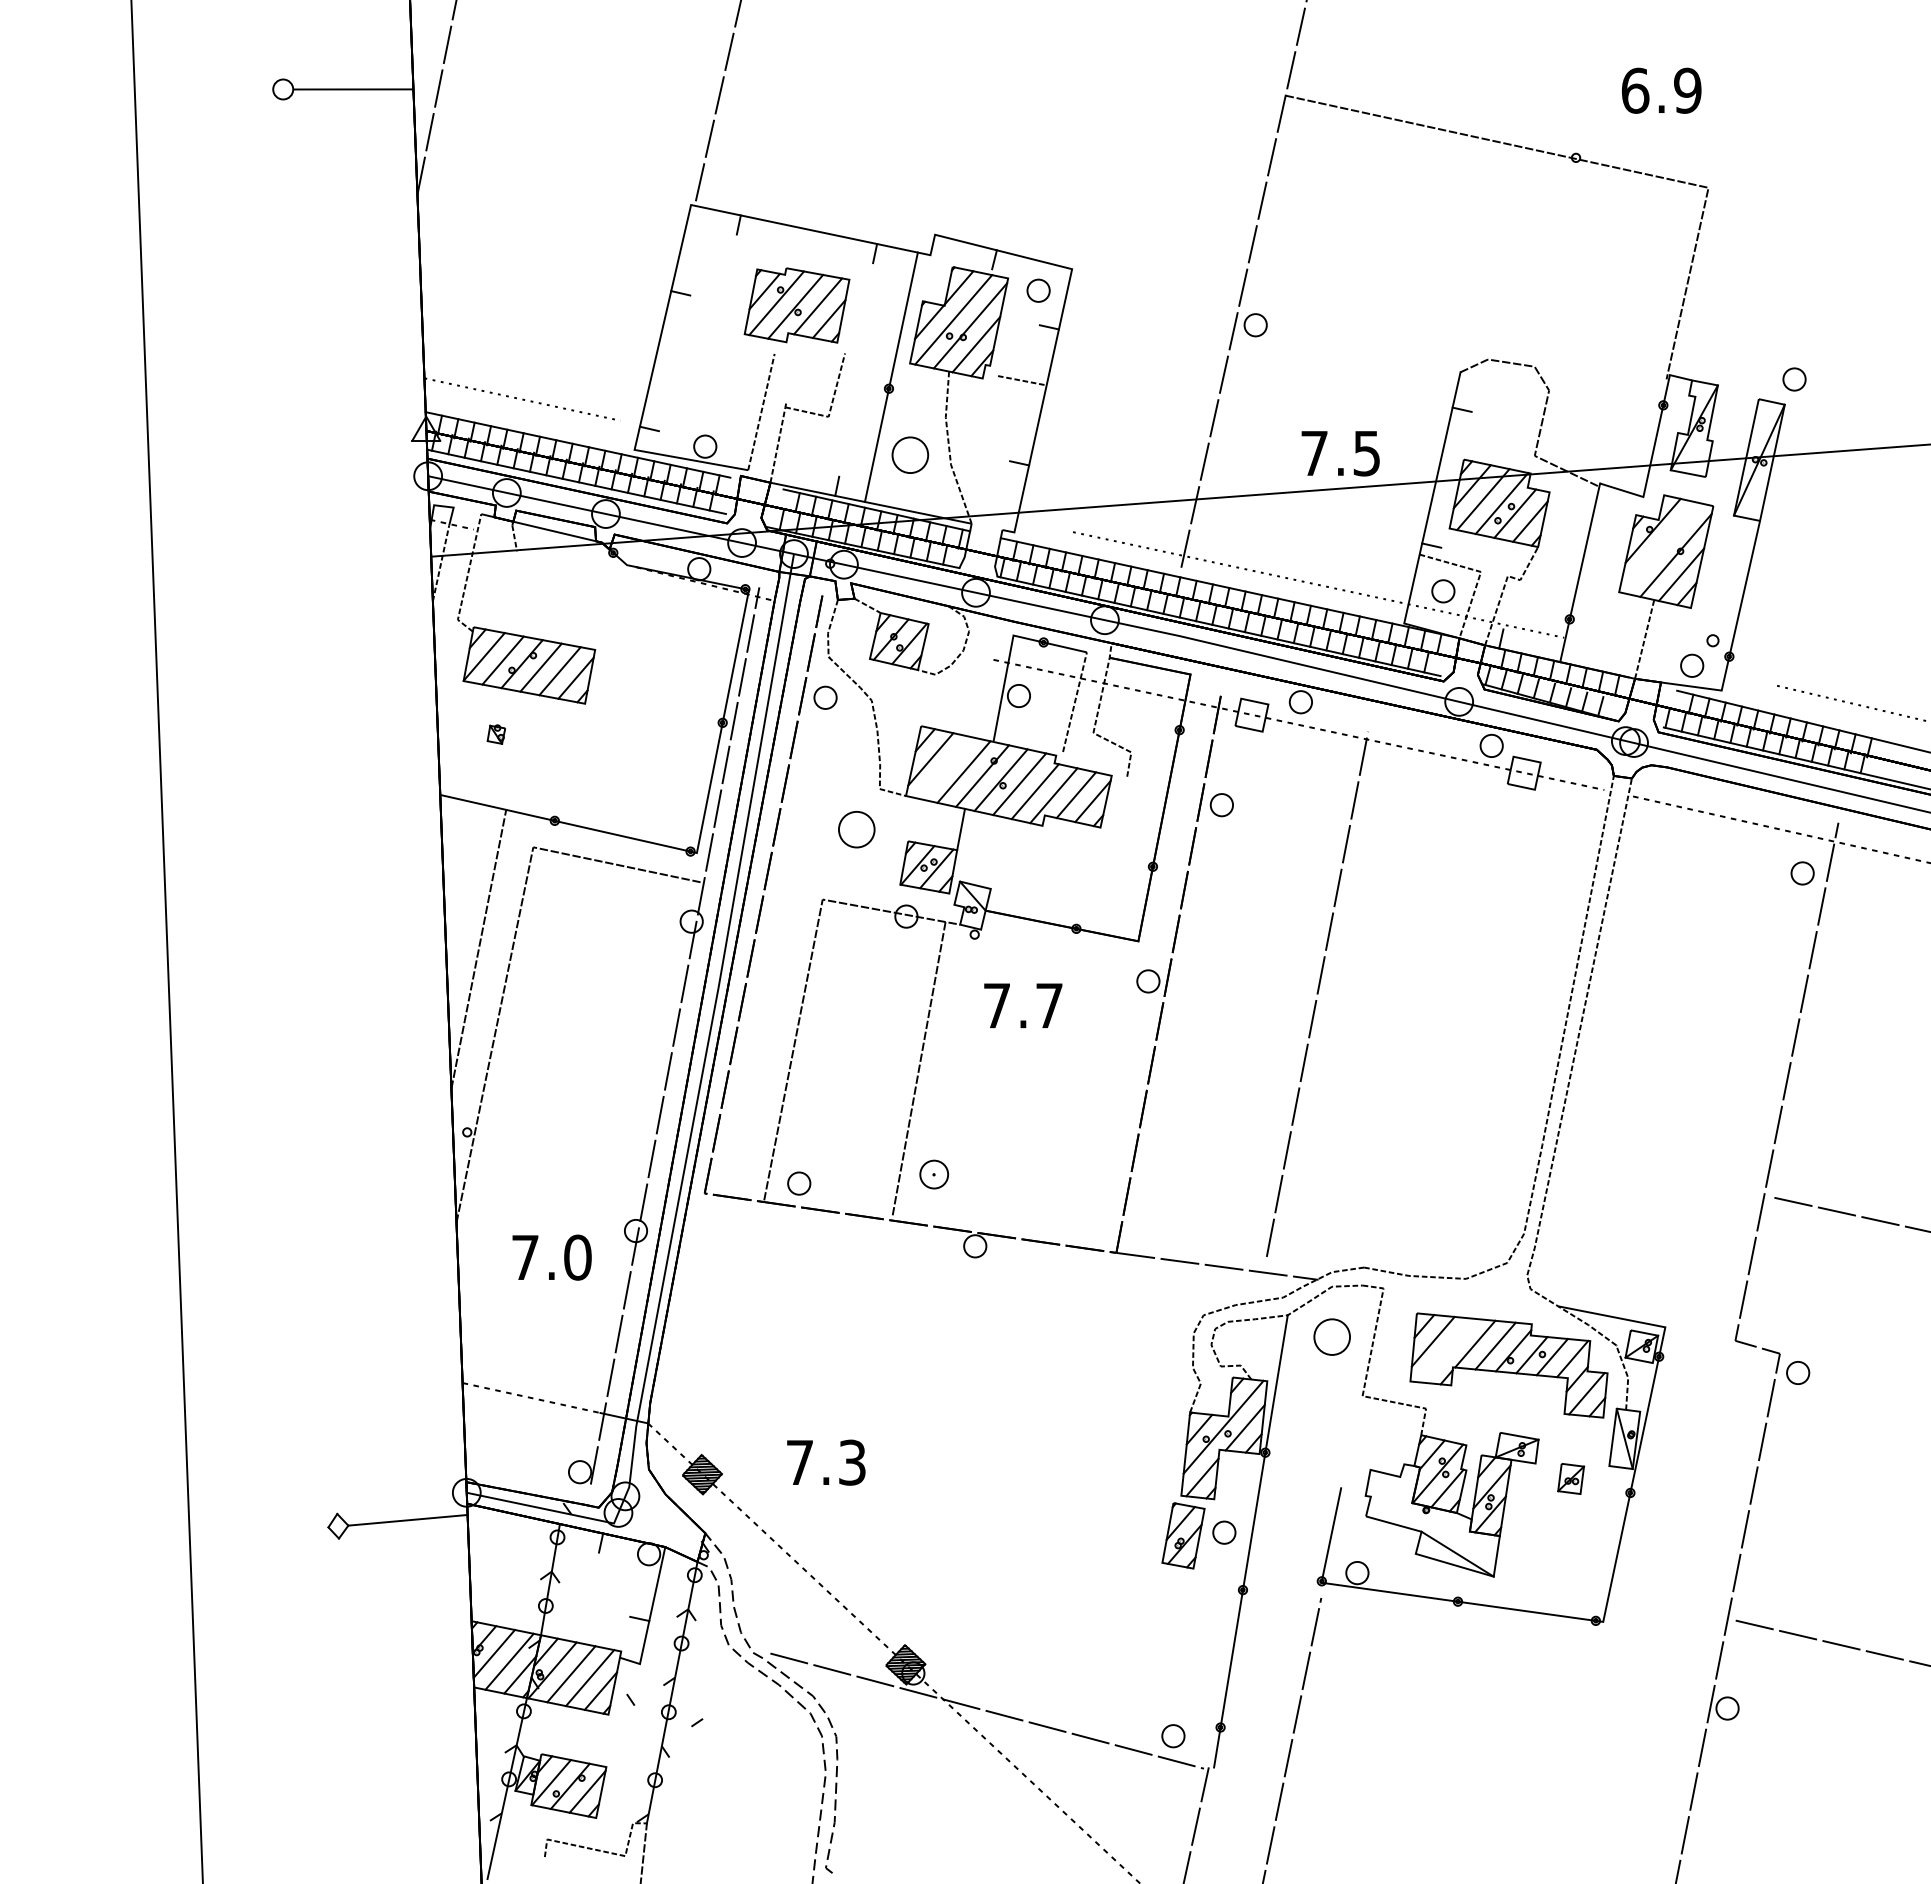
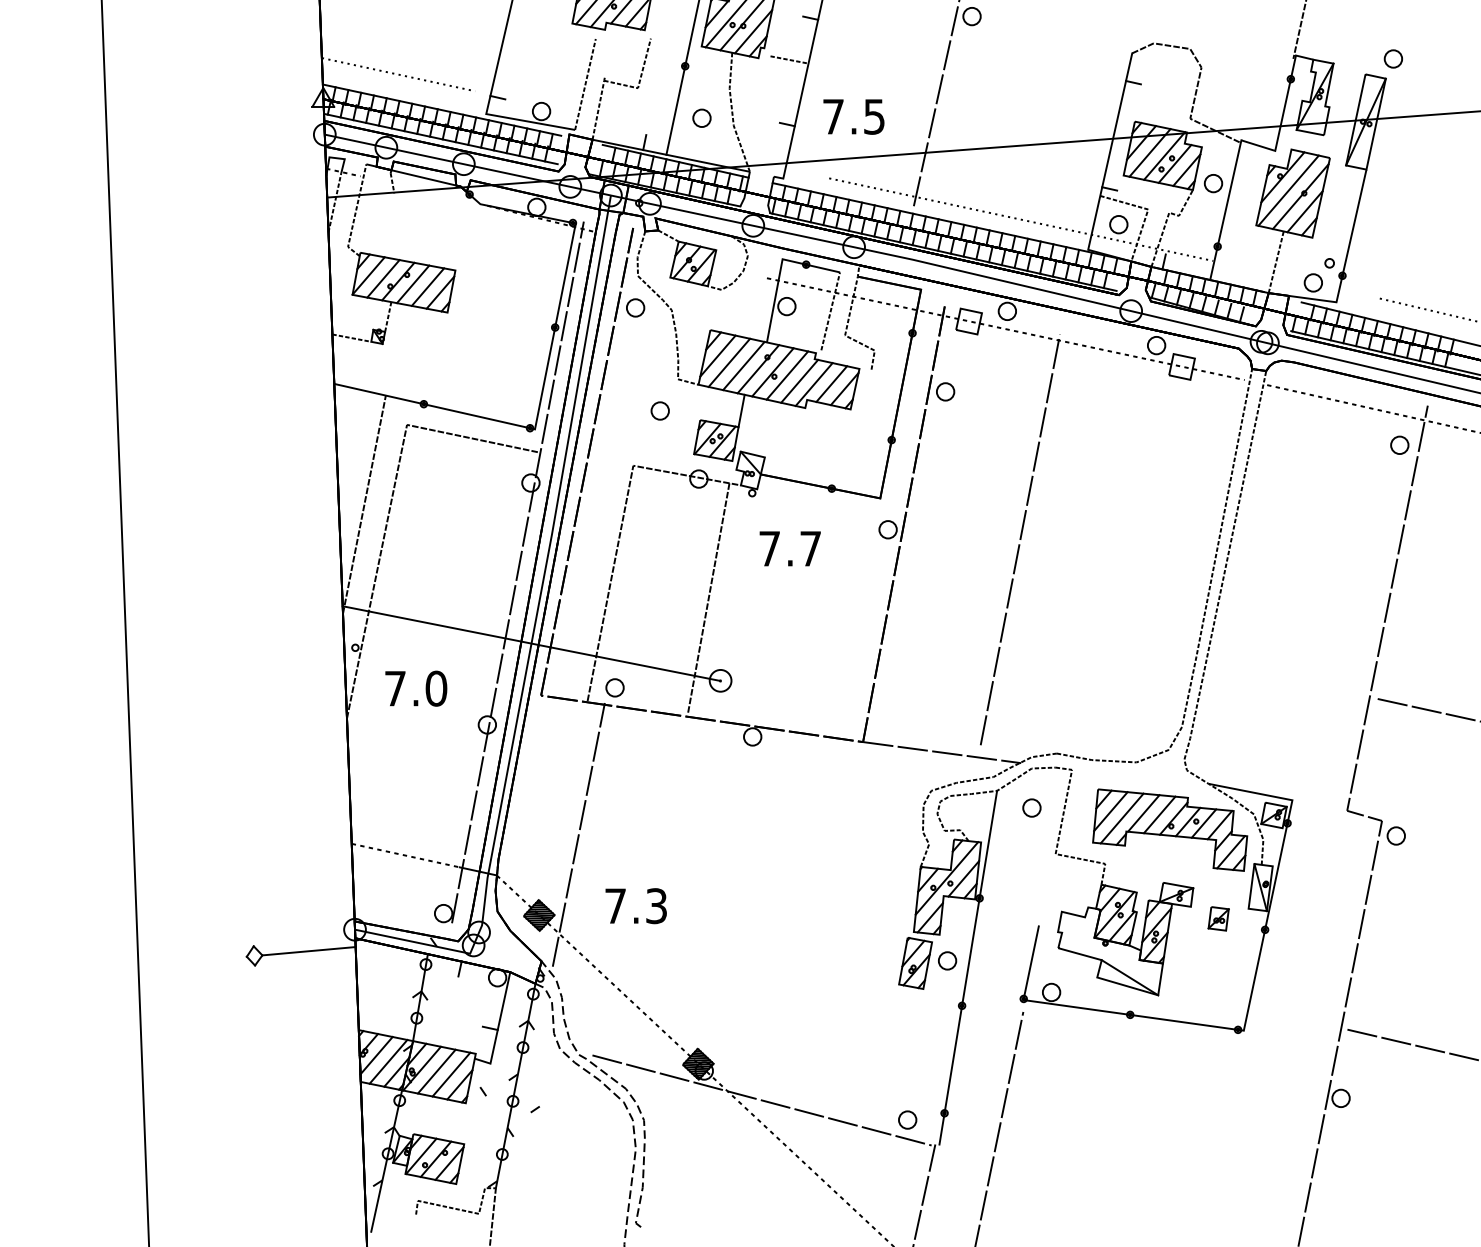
text: (1340, 453) -> (853, 116), moved
part: (910, 455) -> (702, 118), size x0.62
part: (1564, 538) -> (1213, 183), added
line: (1660, 547) -> (1288, 190), added
line: (509, 709) -> (388, 317), added
line: (462, 736) -> (351, 338), added
line: (944, 767) -> (728, 362), added
part: (857, 829) -> (660, 410), size x0.62
line: (692, 1126) -> (531, 643), added
text: (551, 1257) -> (415, 688), moved
part: (1332, 1337) -> (1032, 808), size x0.62
line: (1447, 1350) -> (1122, 818), added
line: (752, 1371) -> (578, 834), added

